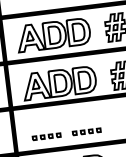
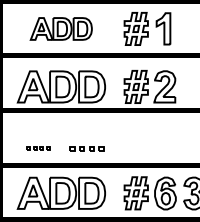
part: (52, 34) -> (60, 28), size x0.7
part: (46, 136) -> (38, 148), size x0.7

